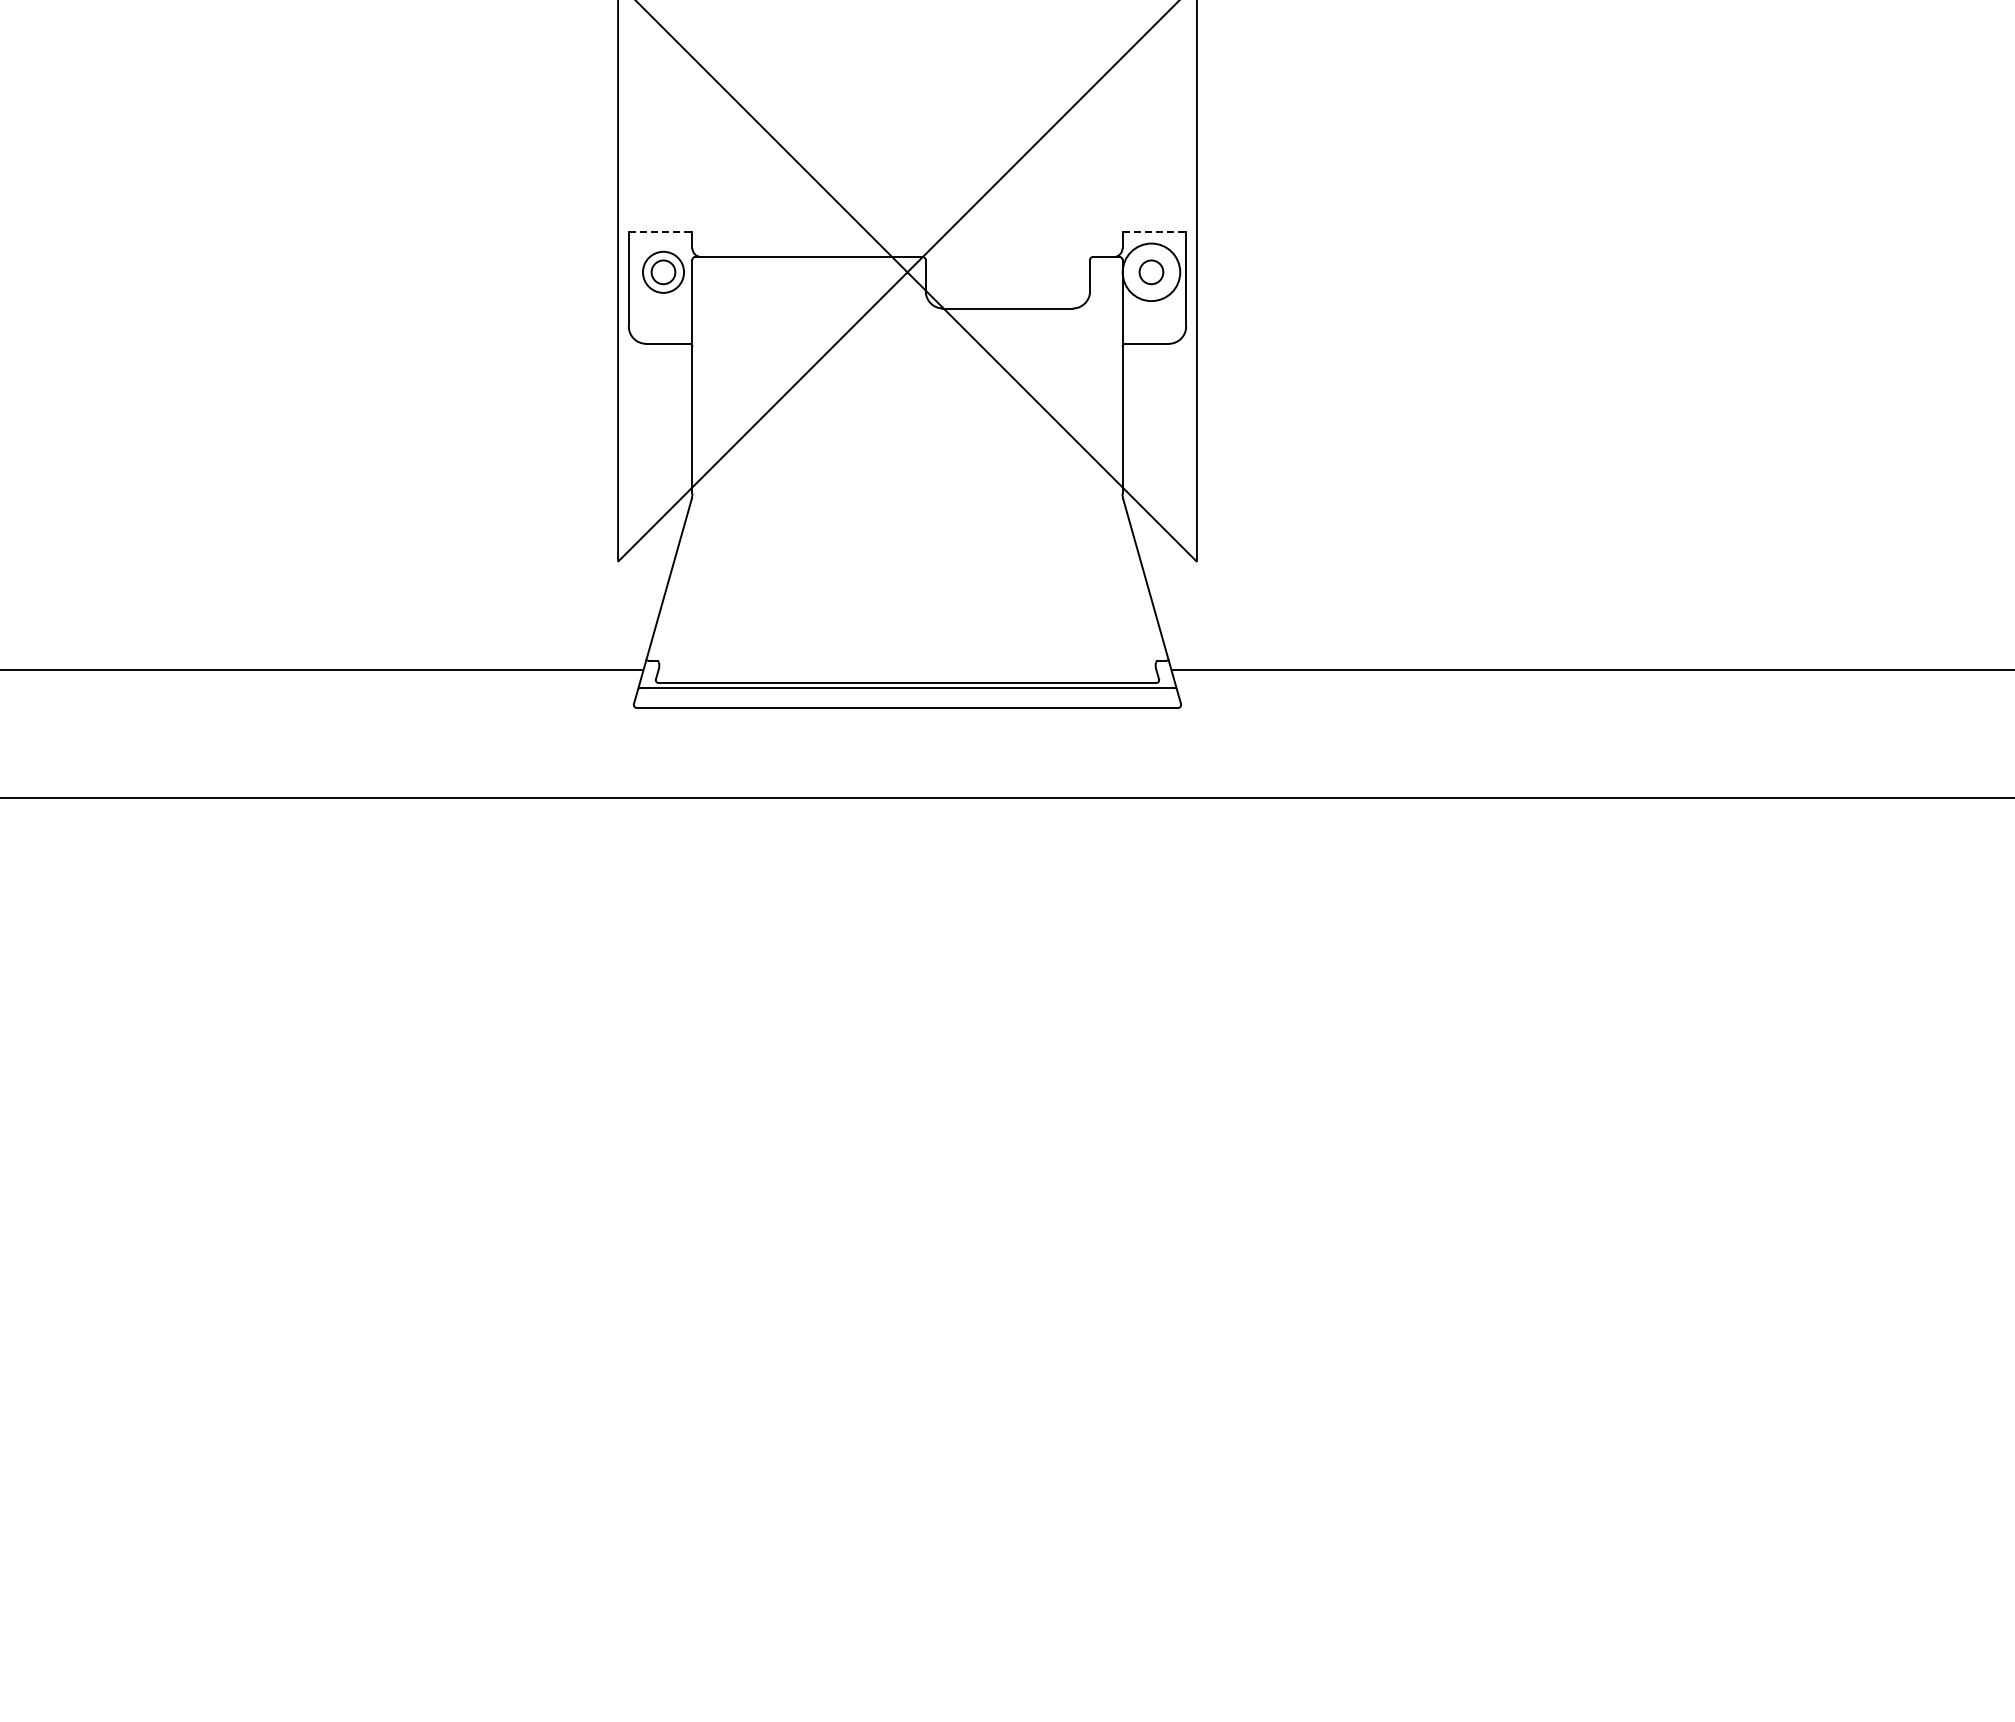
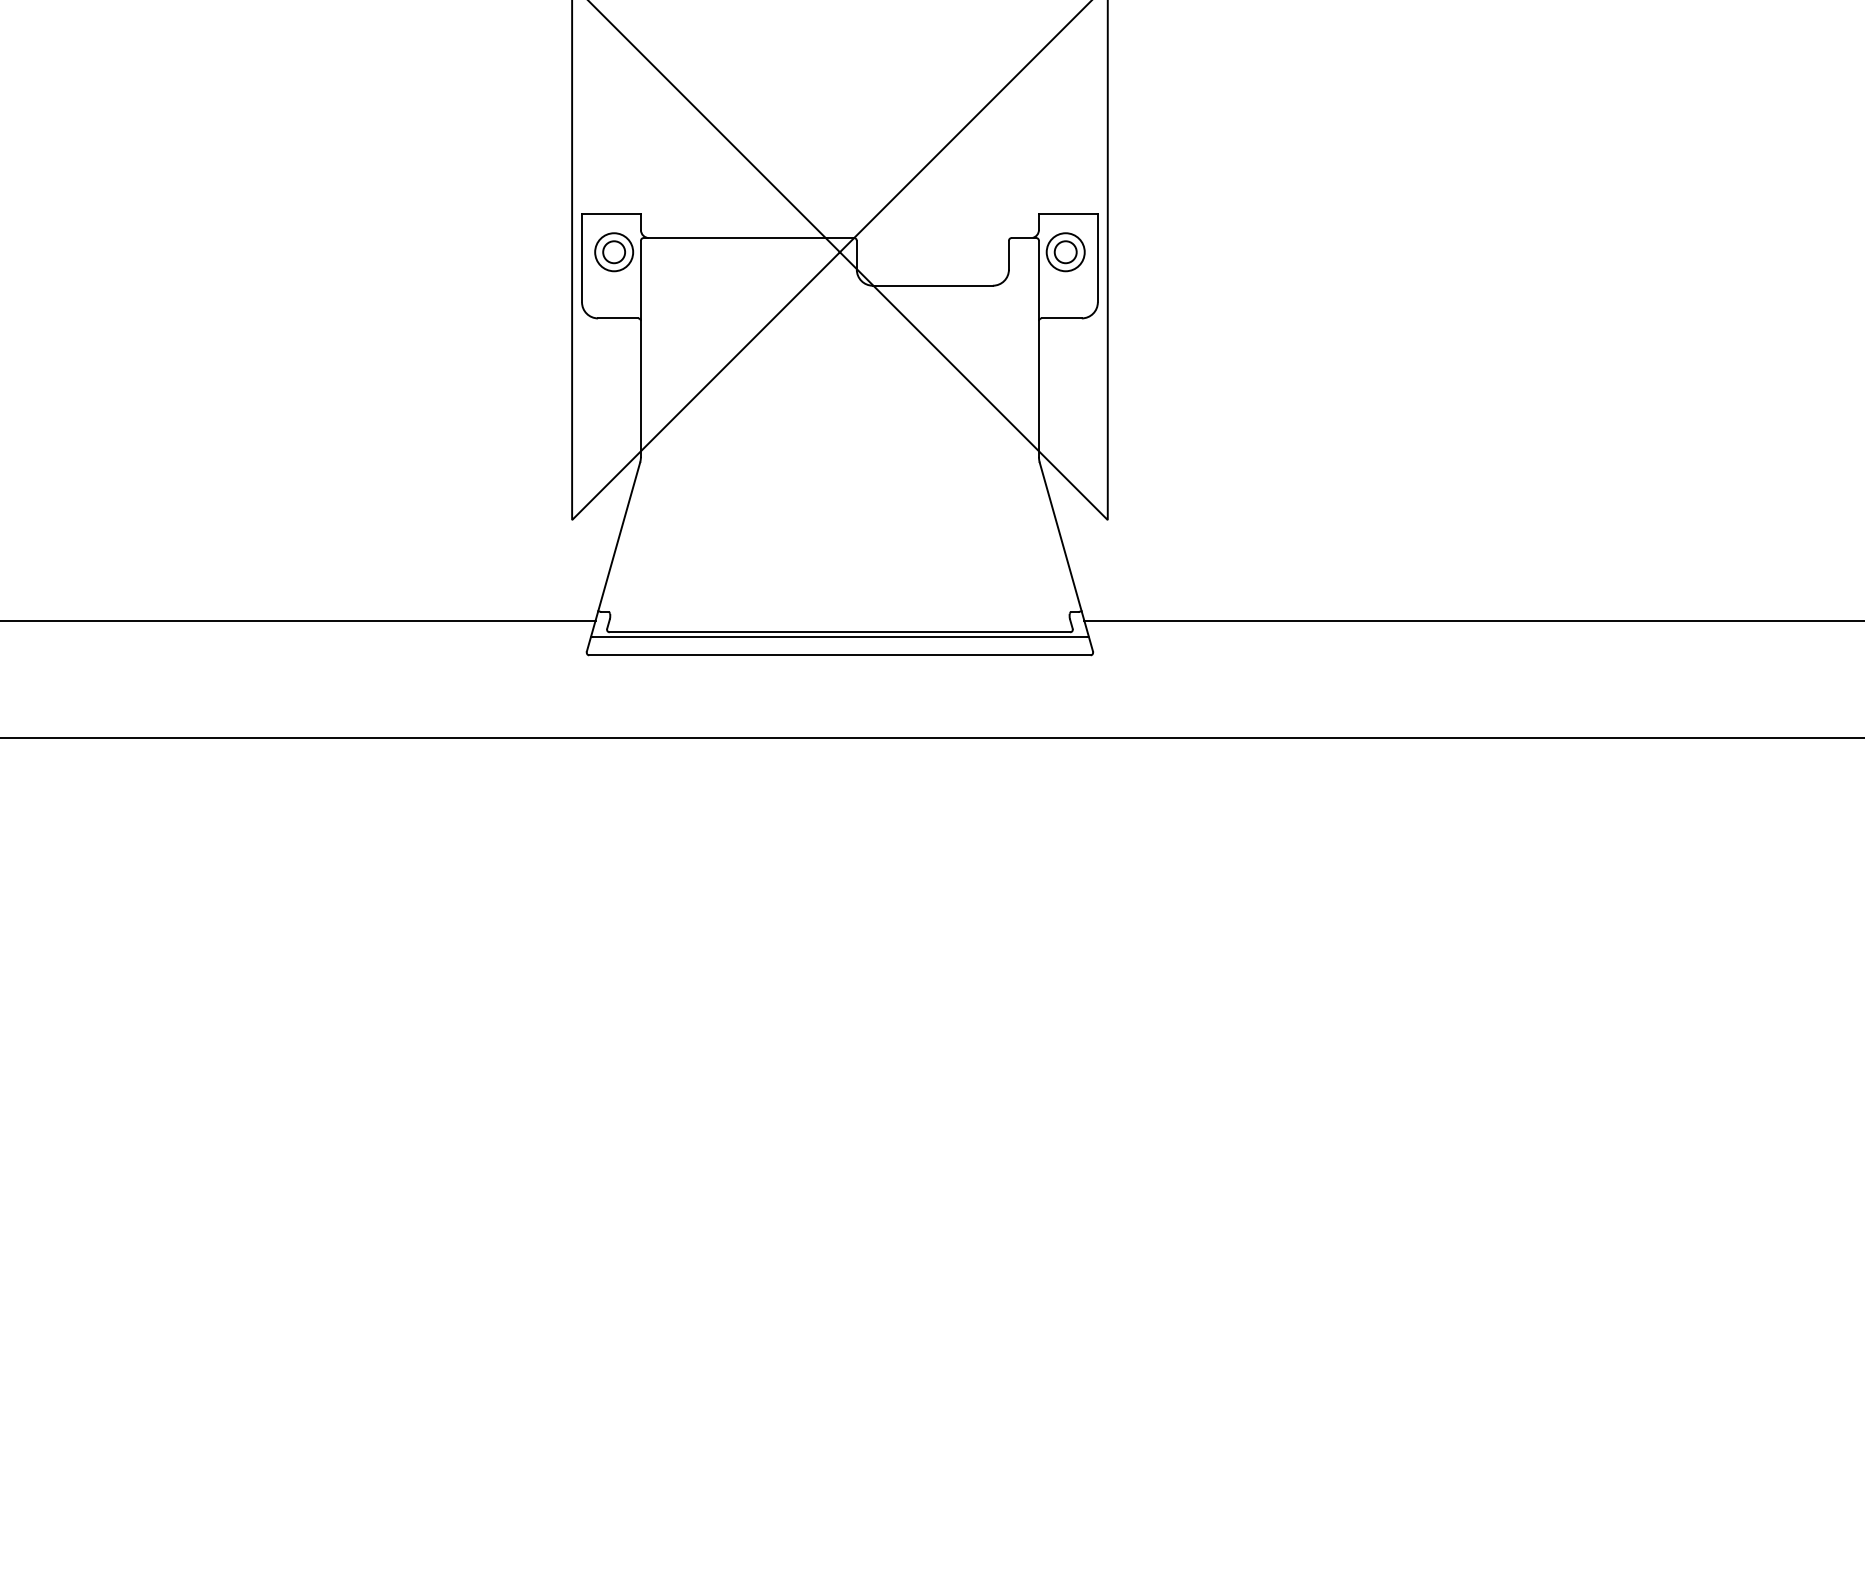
line: (660, 231) -> (611, 214), dashed -> solid
line: (1154, 231) -> (1068, 214), dashed -> solid
circle: (1151, 271) -> (1065, 251), size x0.71

